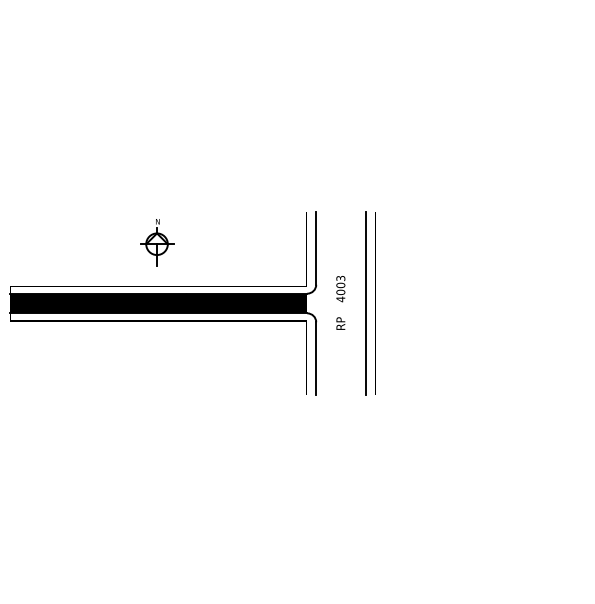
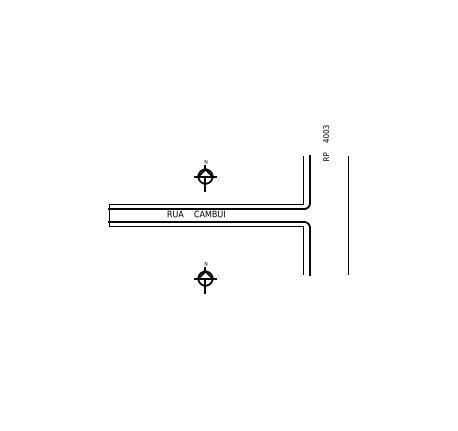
text: (341, 302) -> (326, 142), moved
fill: (158, 303) -> (206, 215), removed
line: (365, 303) -> (342, 215), removed
part: (157, 397) -> (205, 277), added

